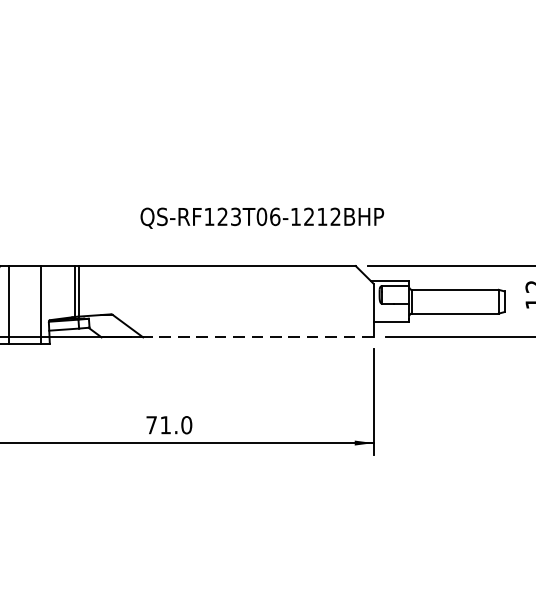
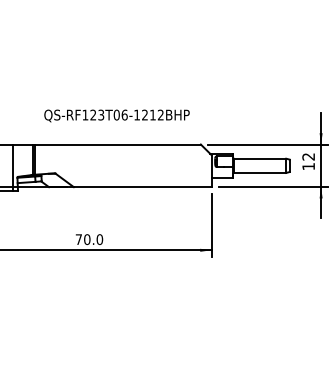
text: (261, 217) -> (116, 115), moved
line: (258, 338) -> (142, 187), dashed -> solid
text: (166, 425) -> (87, 239), 71.0 -> 70.0

